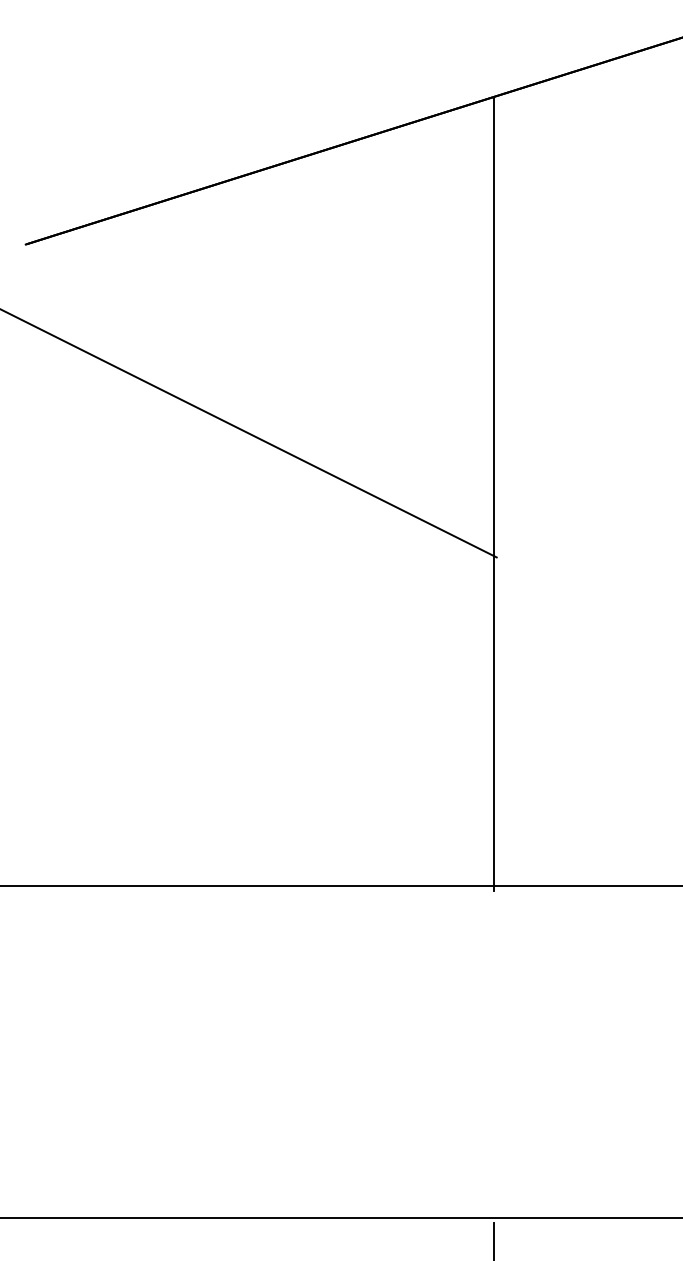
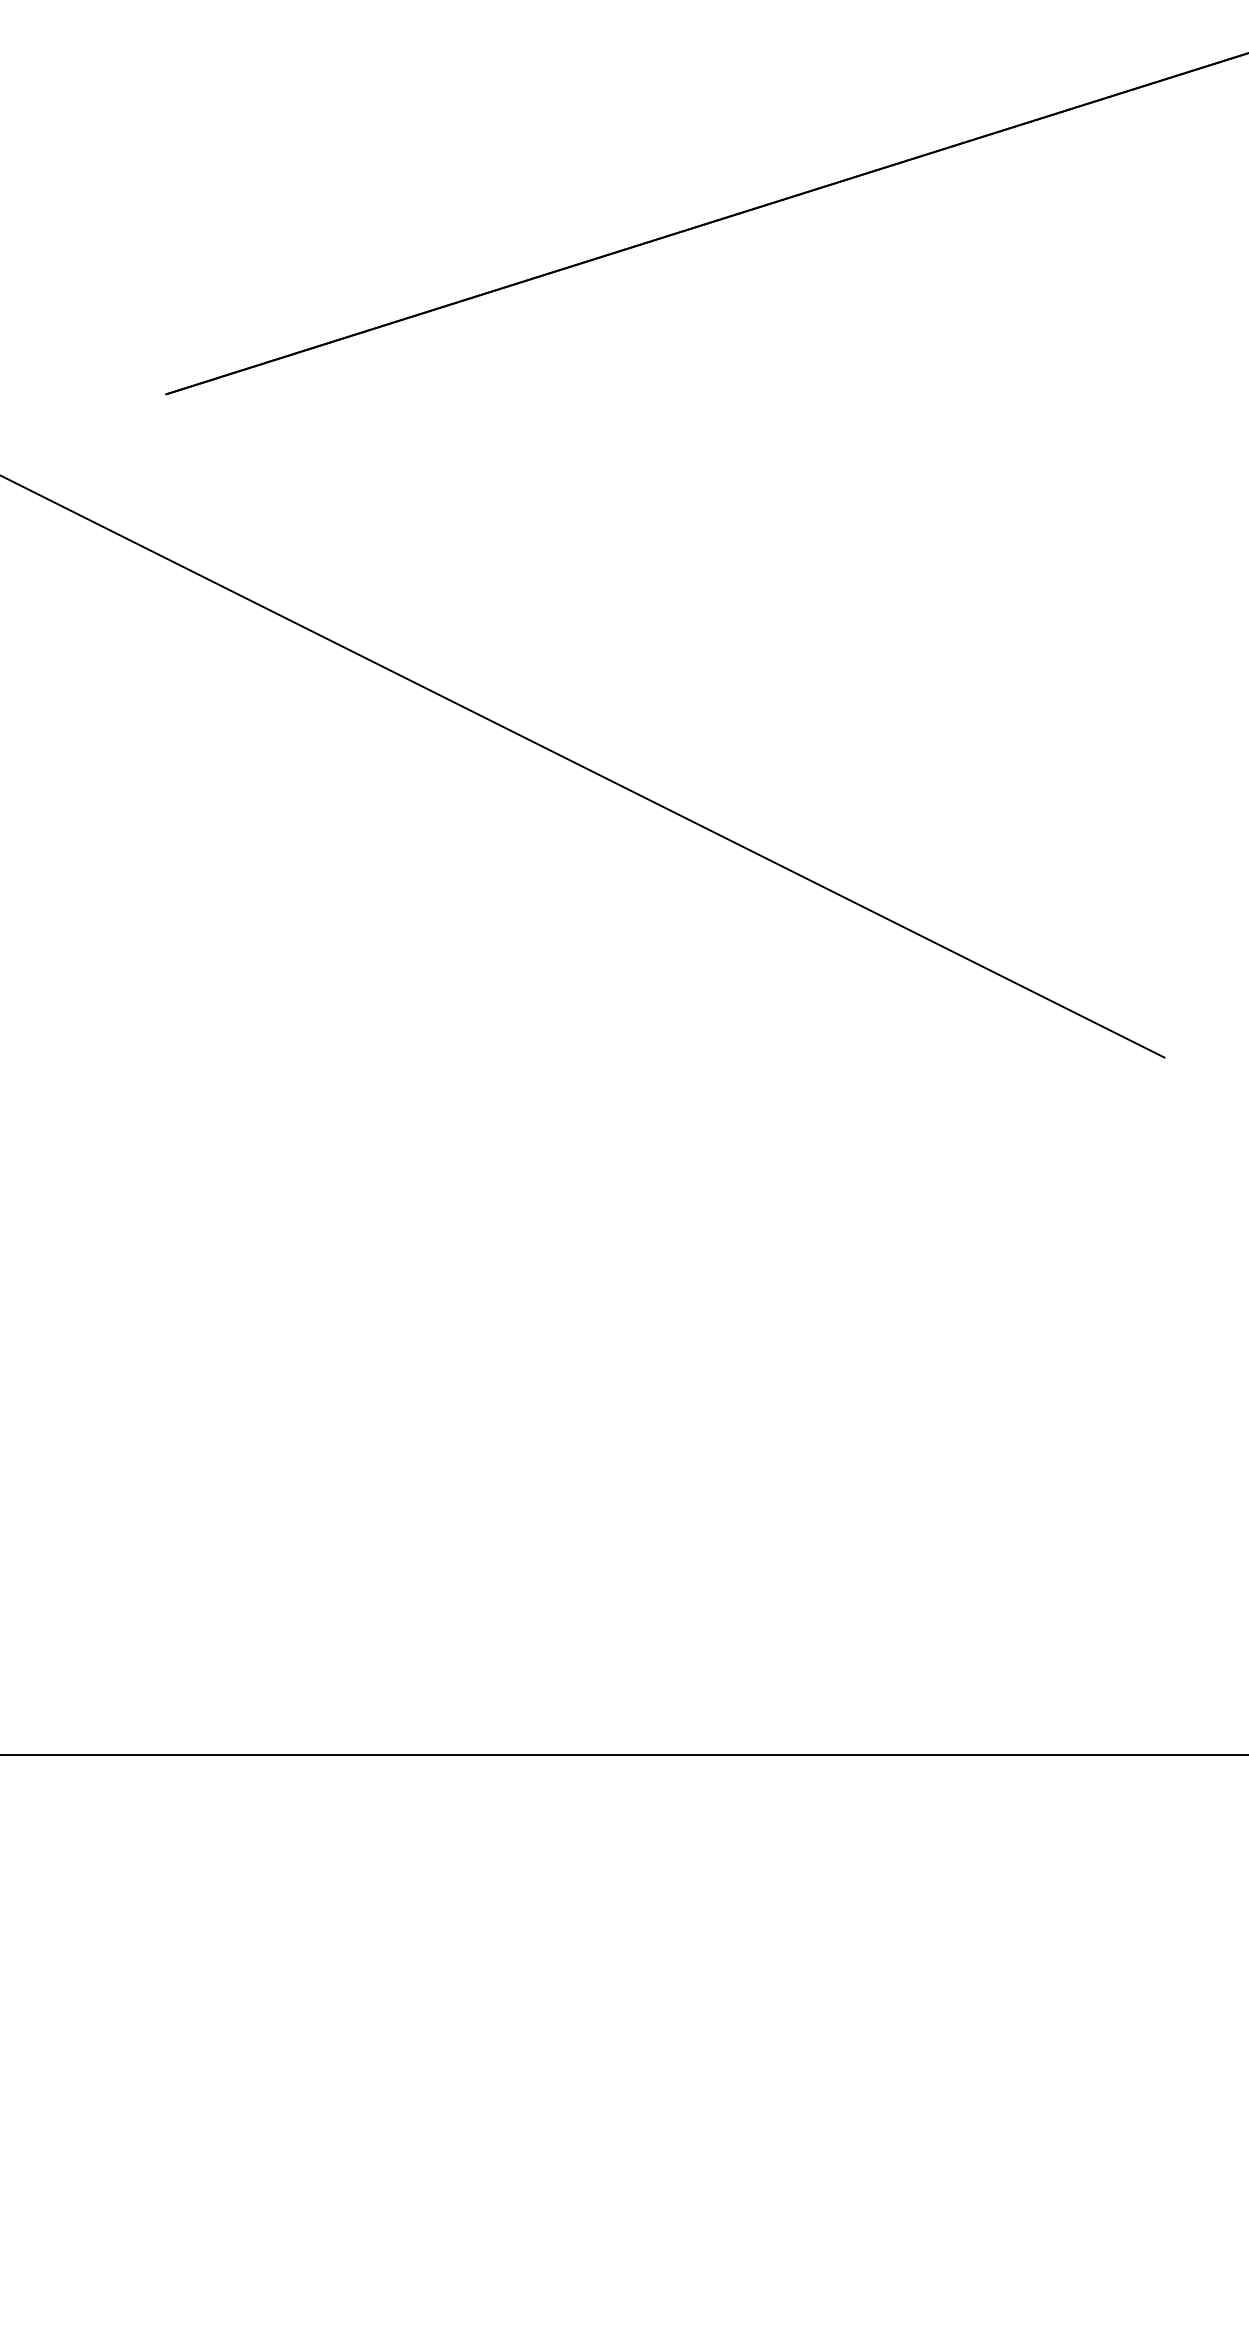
line: (493, 493) -> (1157, 922), removed

